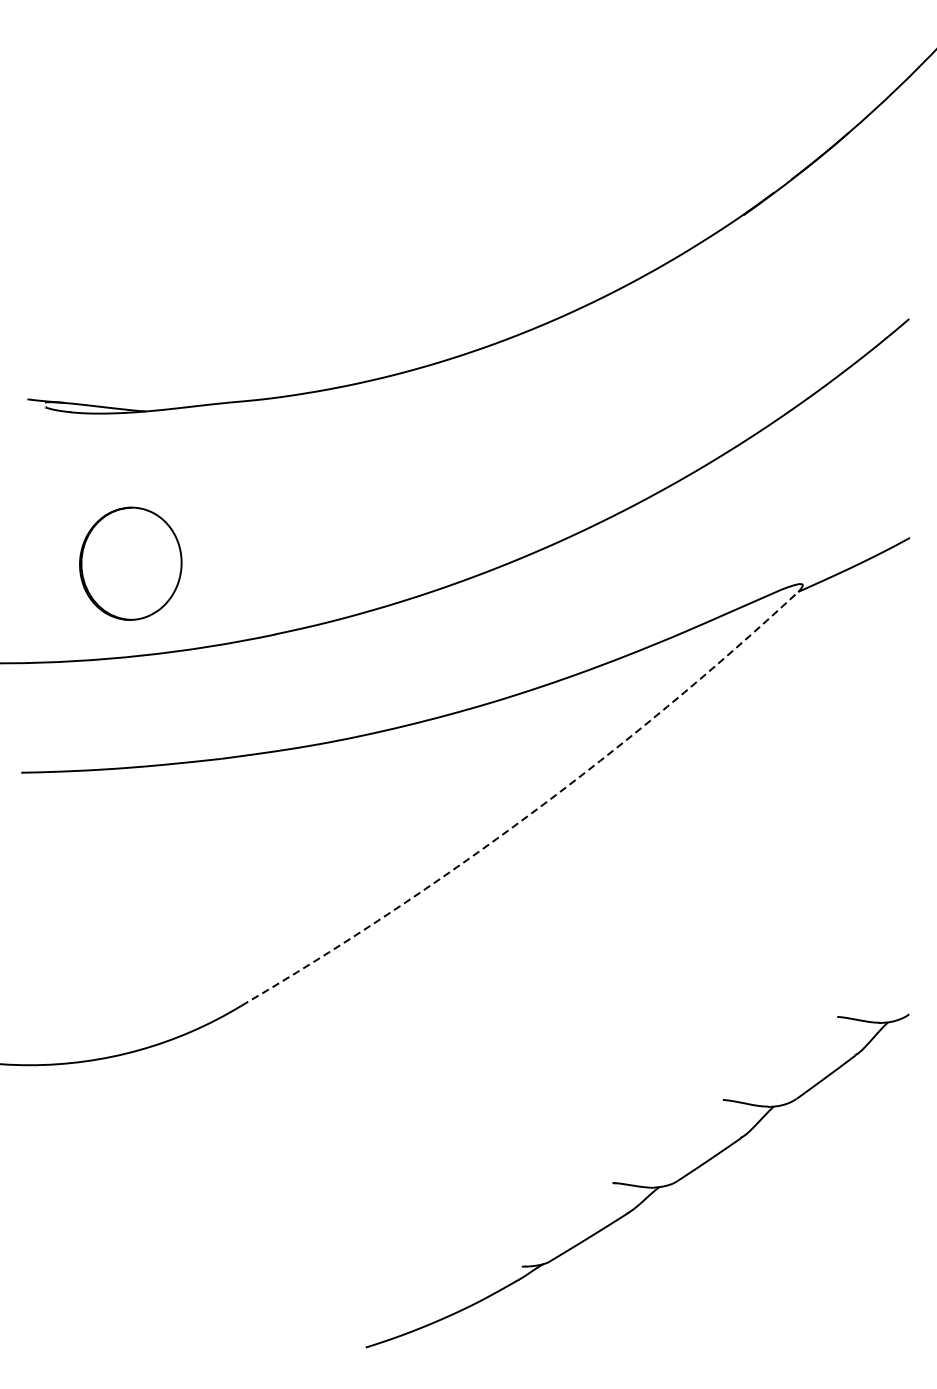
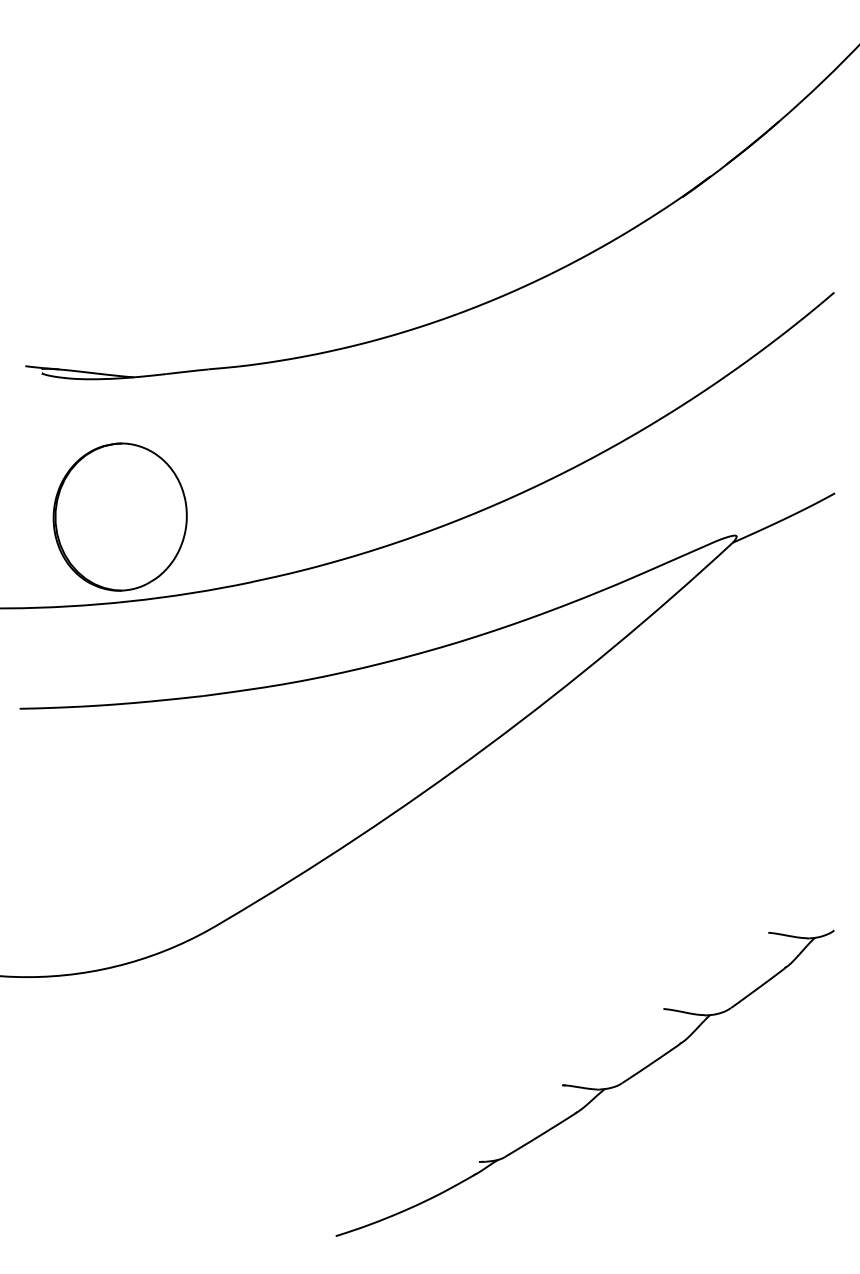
part: (130, 563) -> (119, 516), size x1.43
arc: (531, 813) -> (487, 746), dashed -> solid

